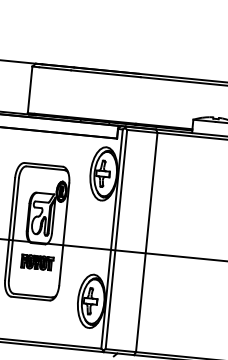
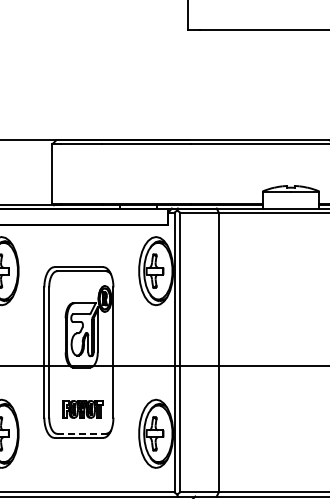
part: (37, 262) -> (82, 409), moved
line: (33, 295) -> (82, 433), solid -> dashed

